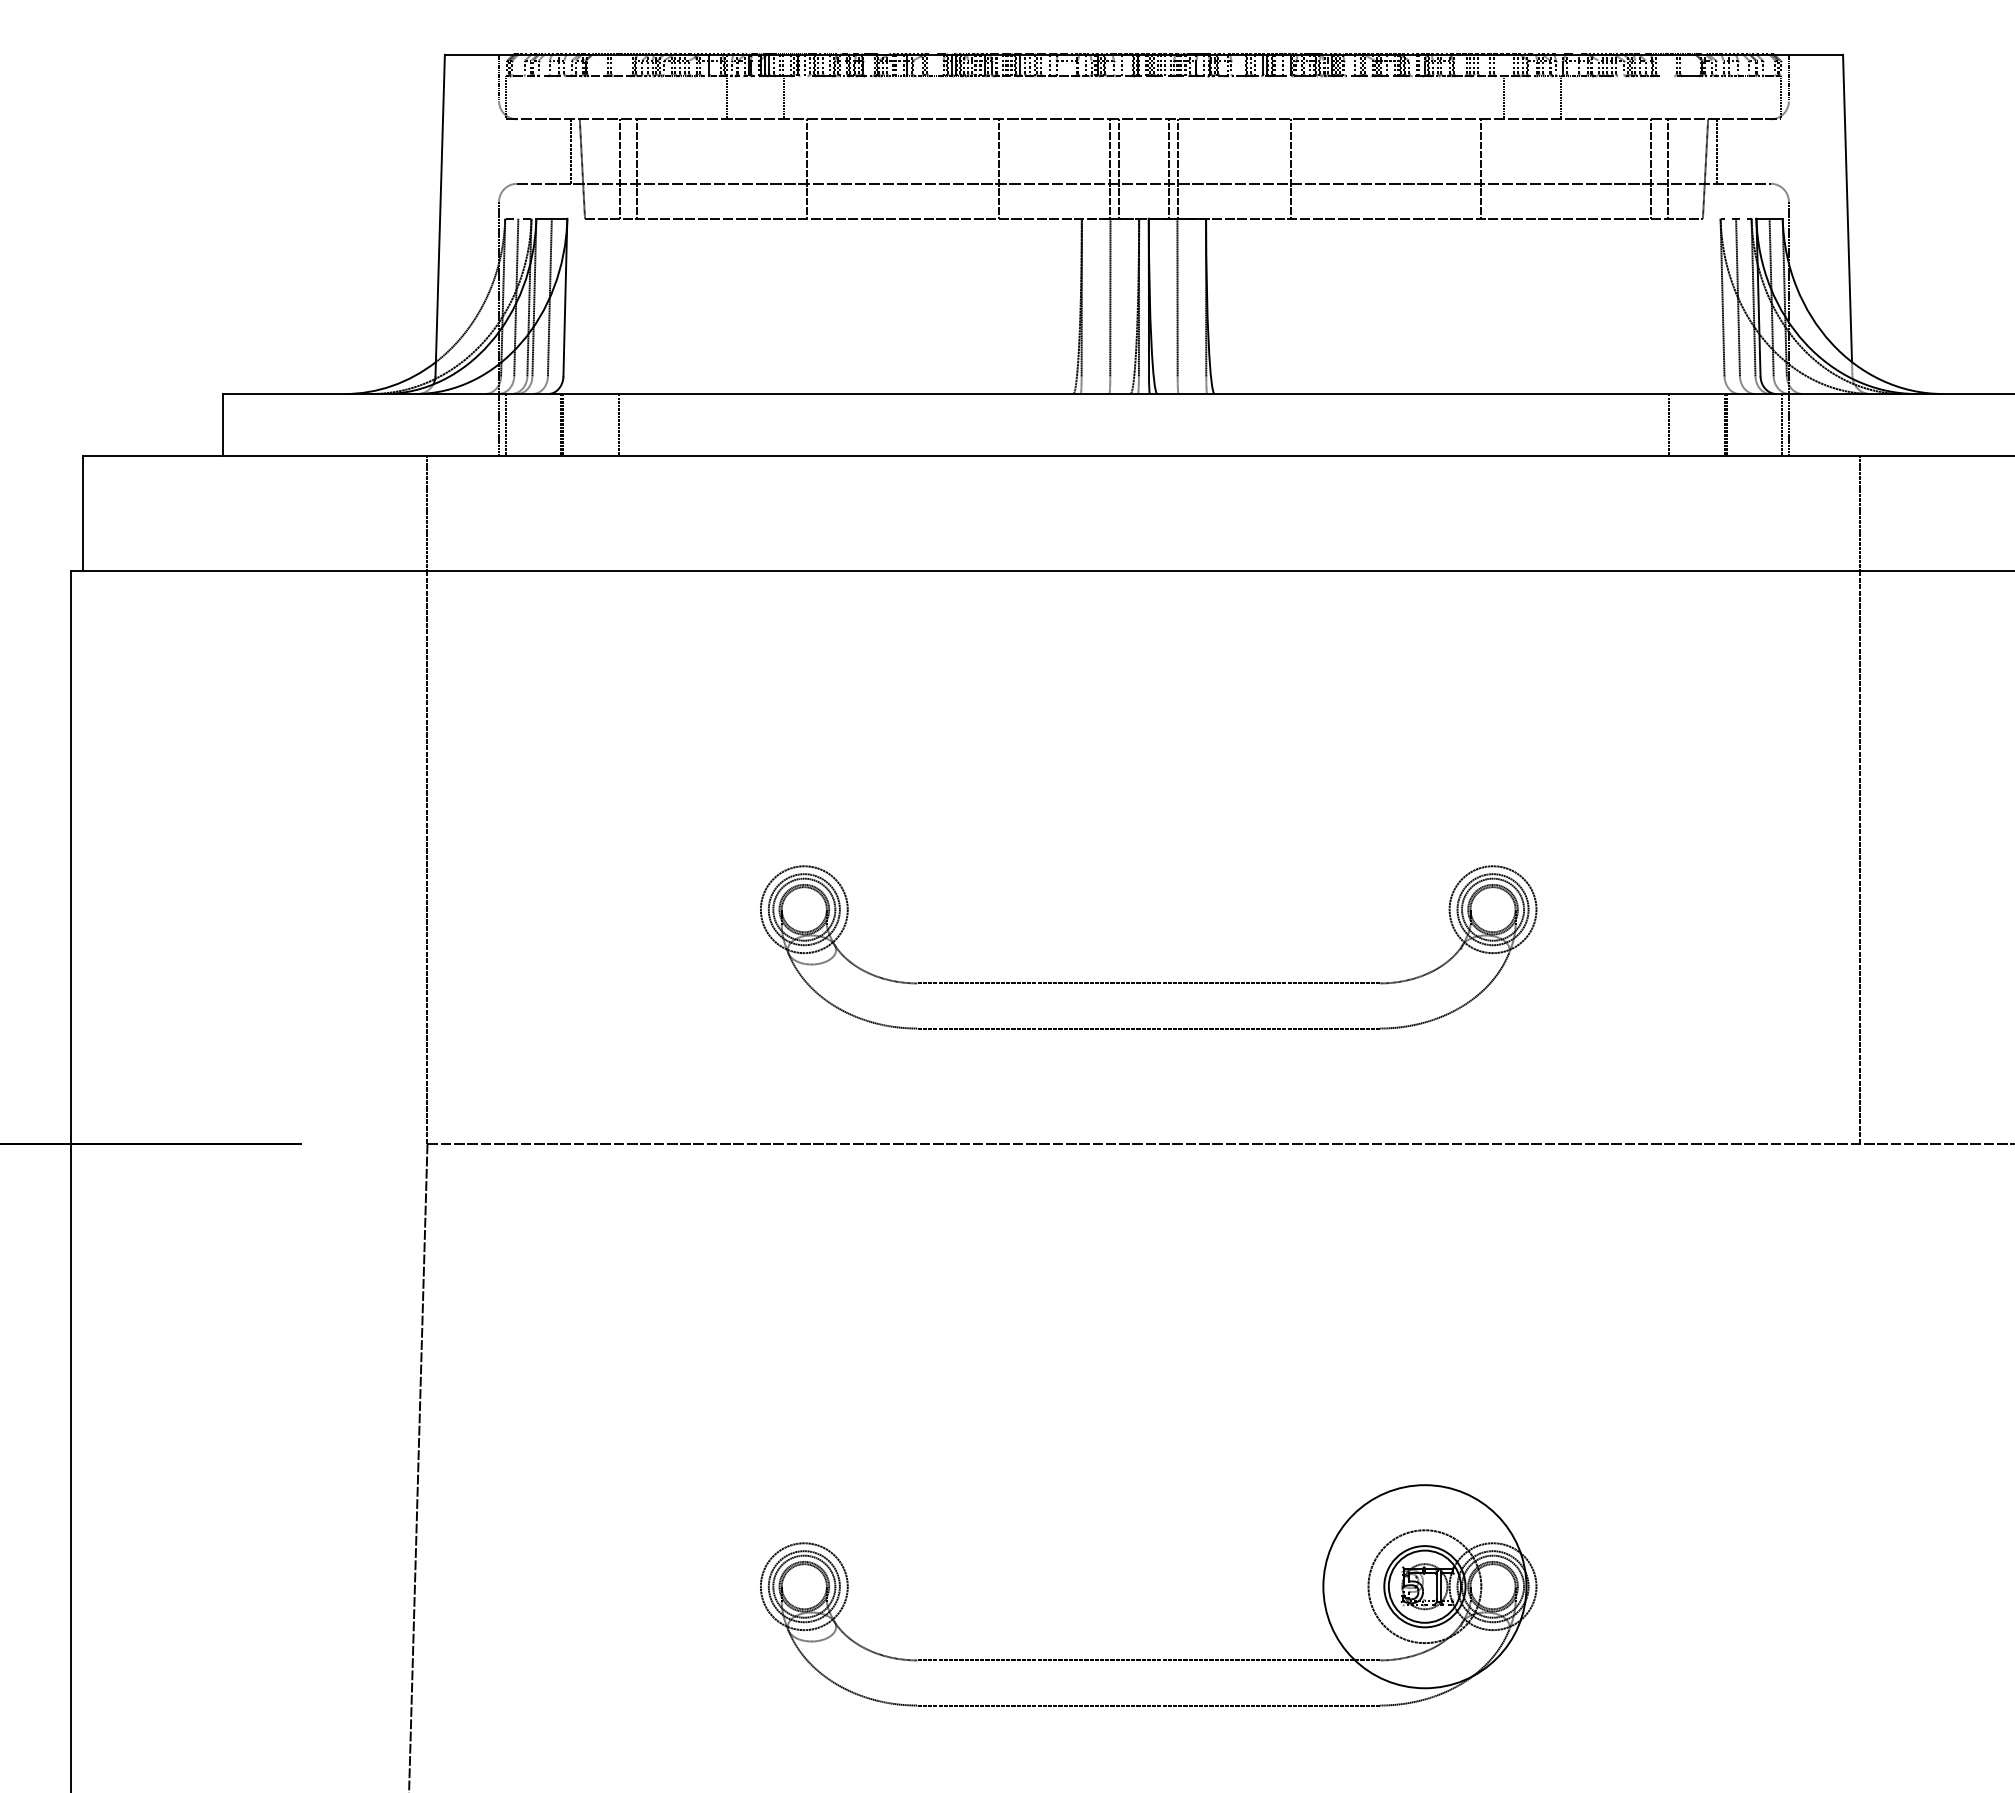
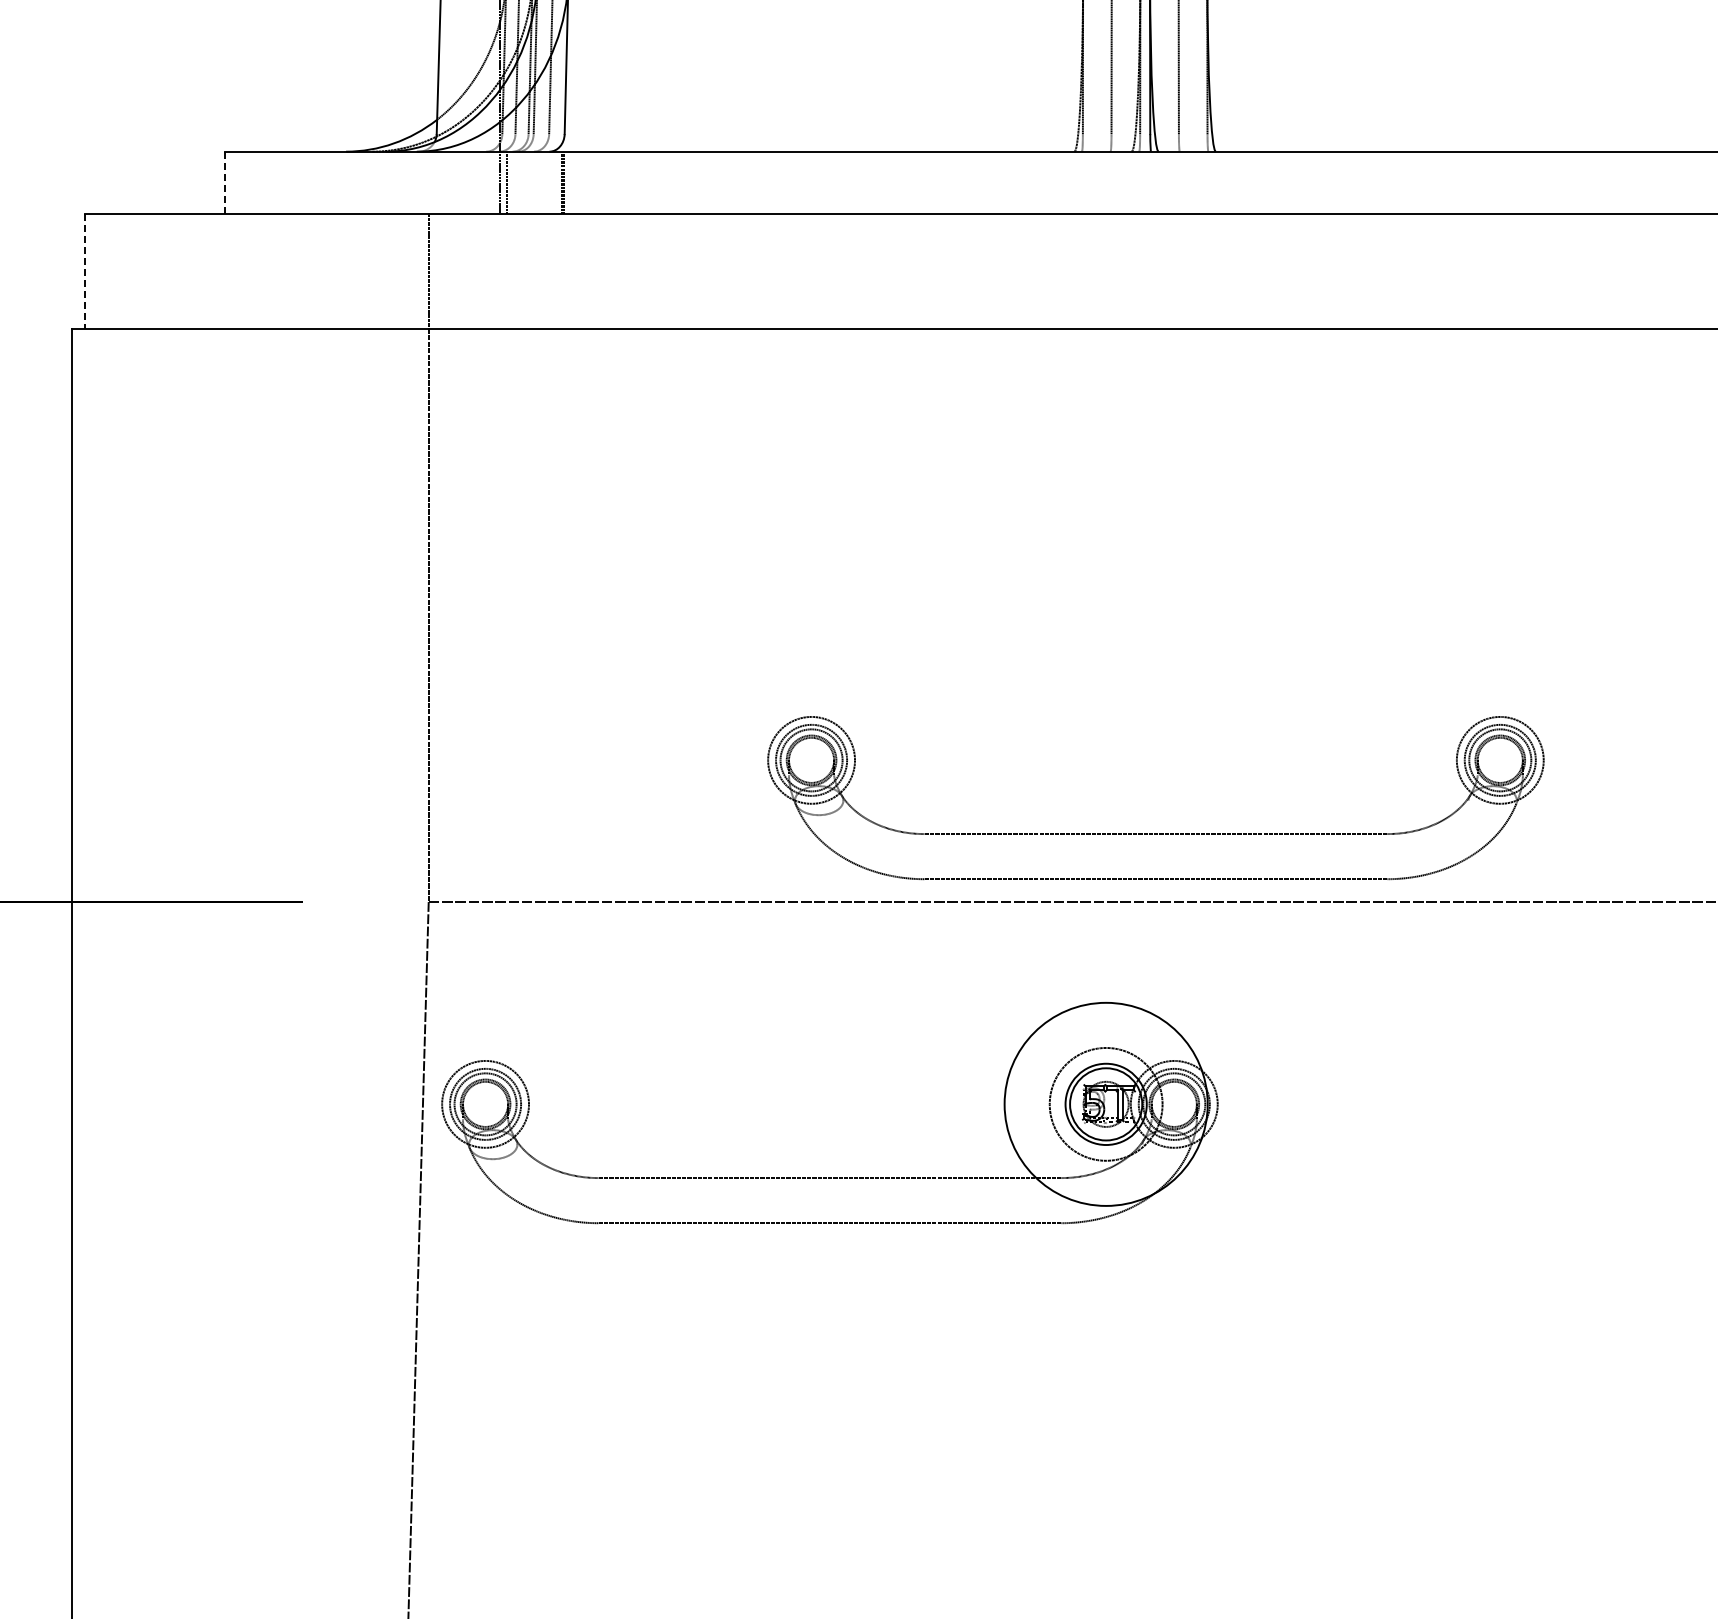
line: (223, 425) -> (224, 183), solid -> dashed
line: (618, 425) -> (619, 183), removed
line: (1669, 425) -> (1670, 183), removed
line: (83, 513) -> (84, 271), solid -> dashed
part: (1148, 982) -> (1155, 833), moved
part: (1148, 1659) -> (829, 1177), moved

